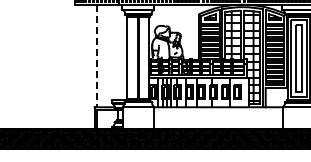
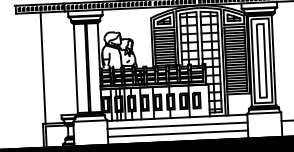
line: (97, 56) -> (43, 68), dashed -> solid
line: (218, 114) -> (177, 125), added
line: (218, 121) -> (177, 133), added

